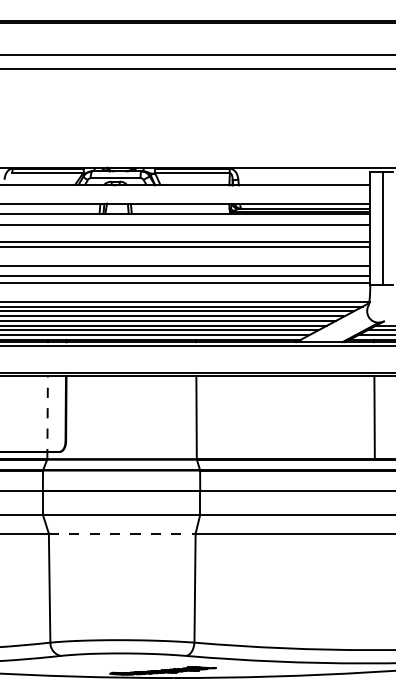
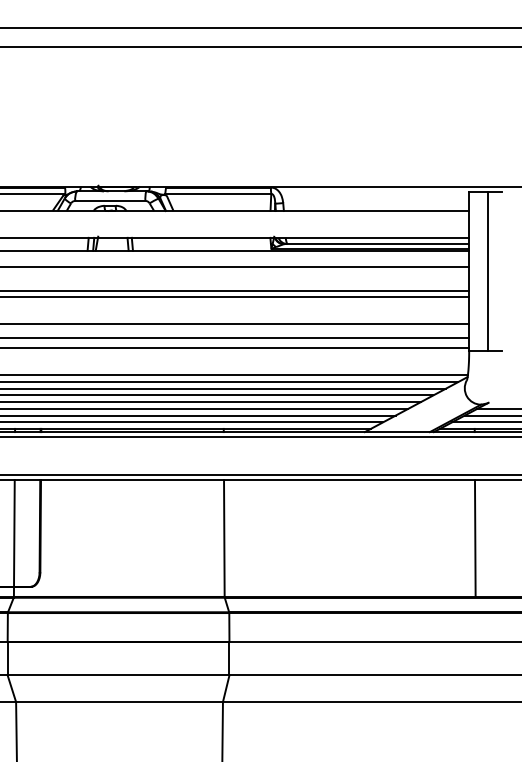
line: (47, 417) -> (14, 538), dashed -> solid
line: (122, 533) -> (119, 701), dashed -> solid

